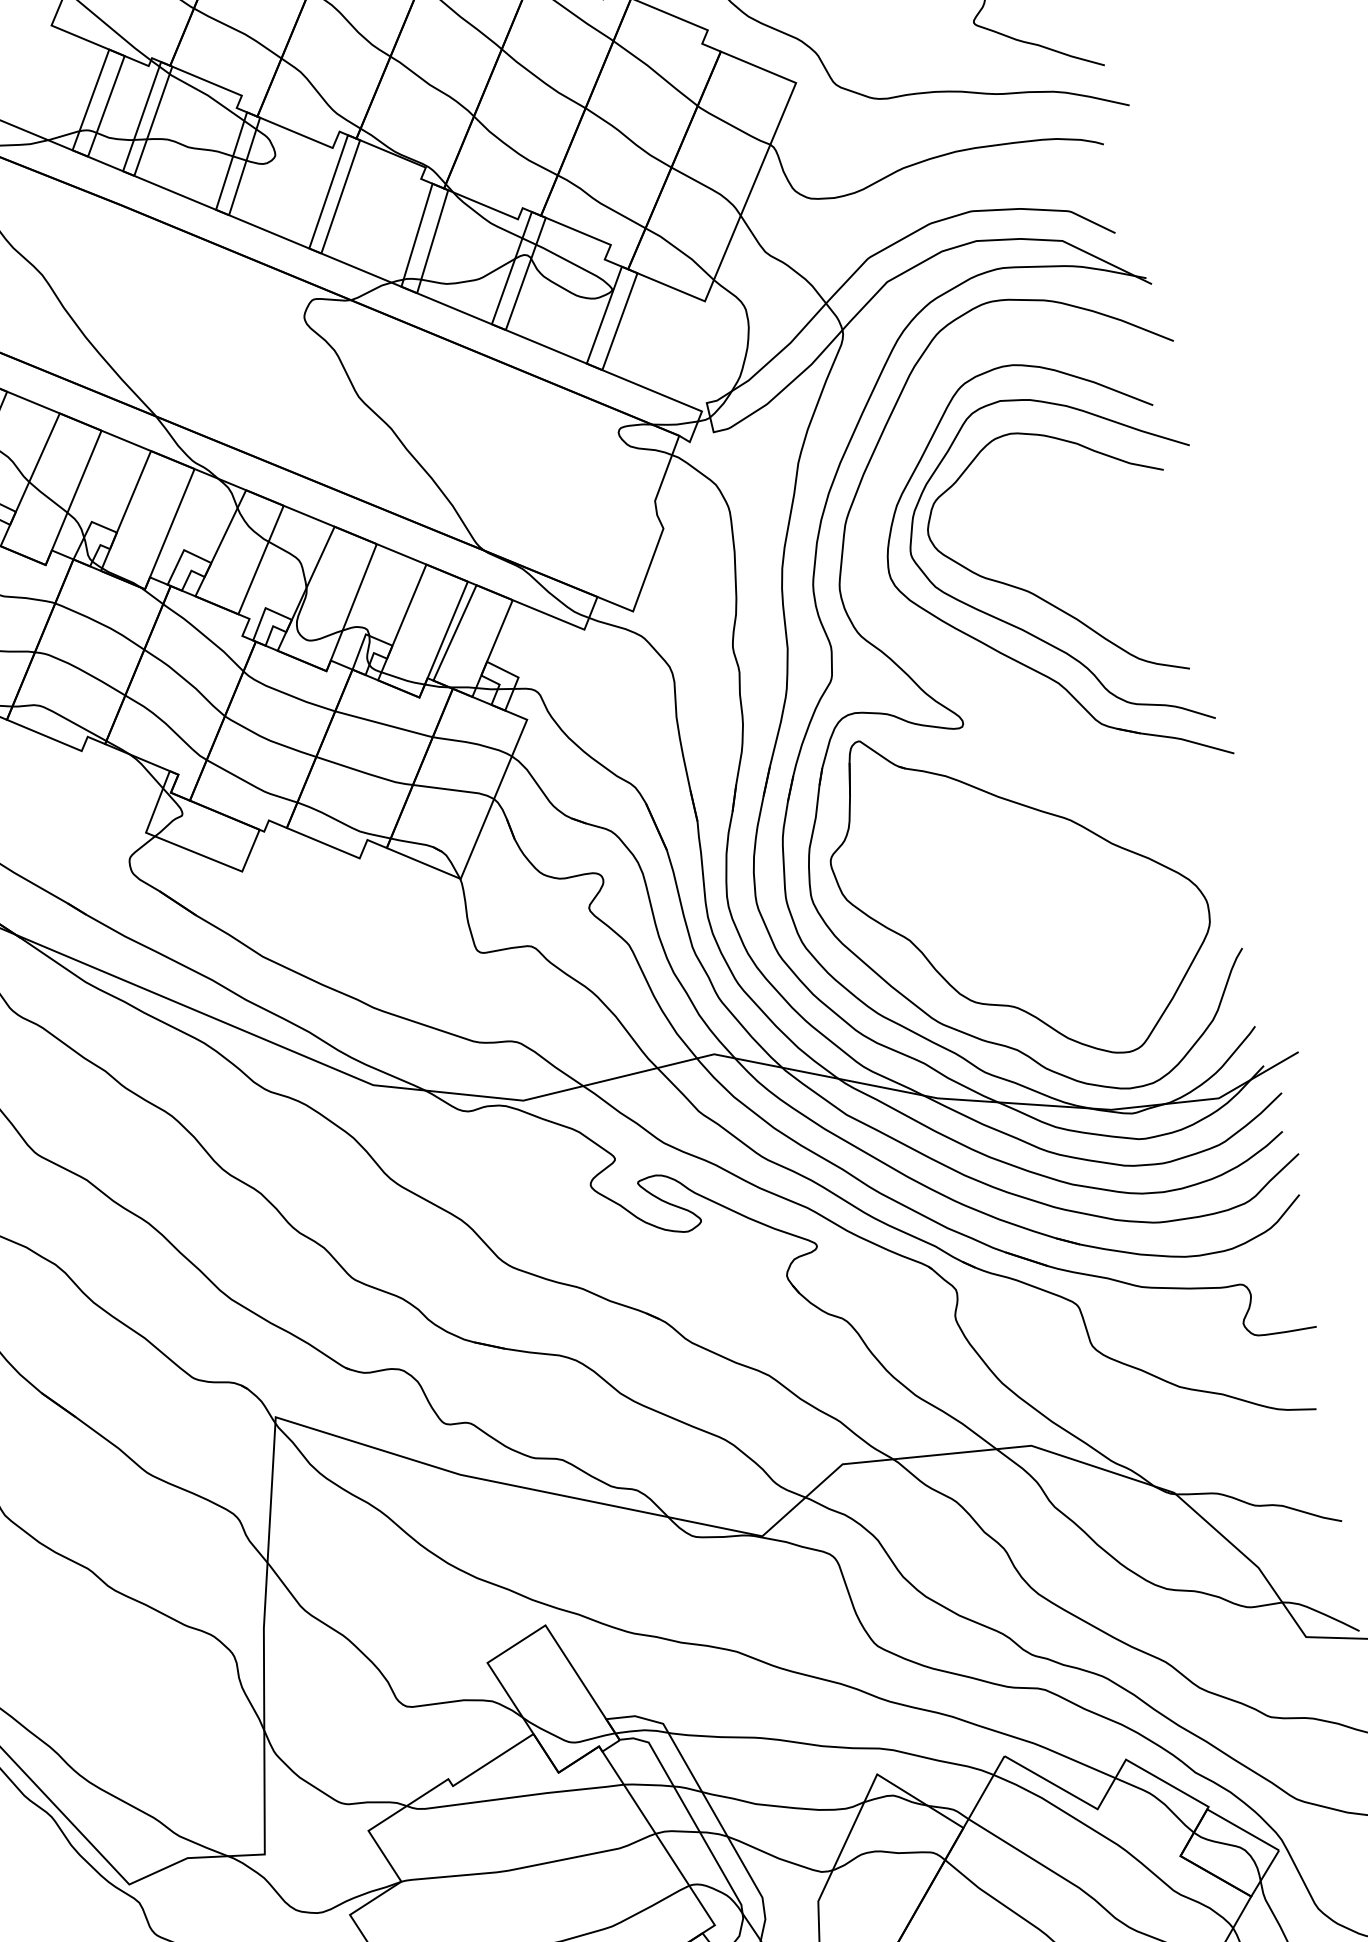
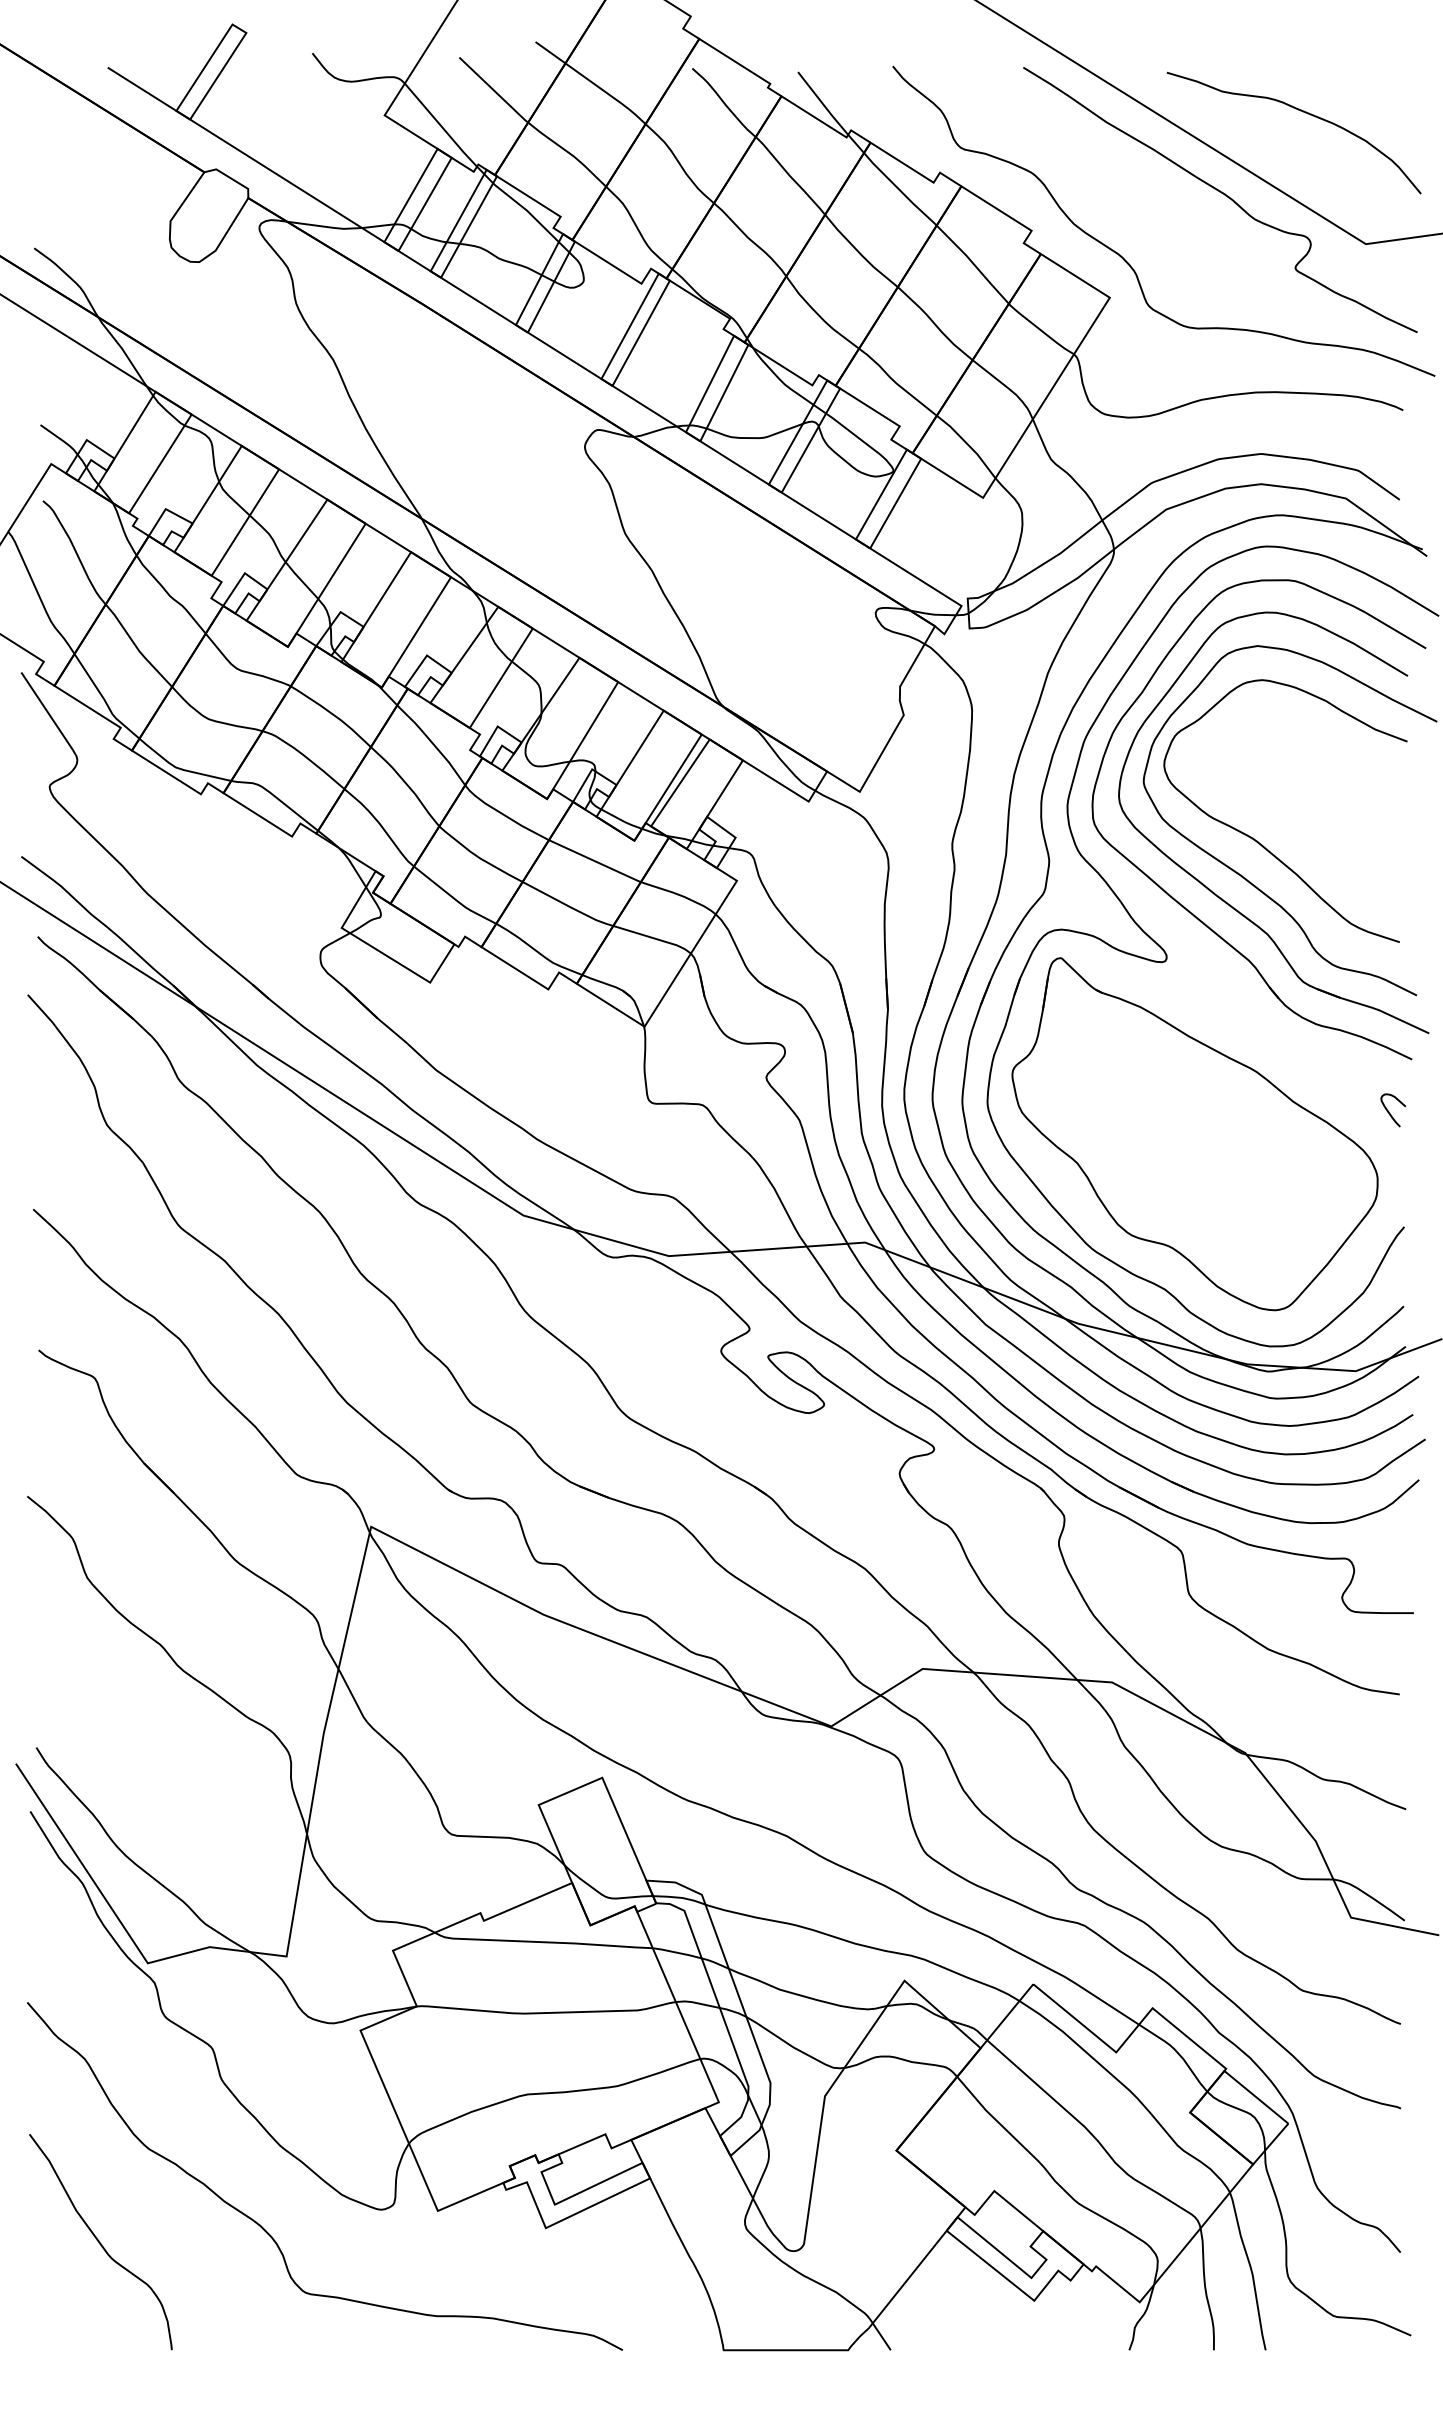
part: (976, 672) -> (1188, 909), added
curve: (1208, 837) -> (1389, 1111), added

